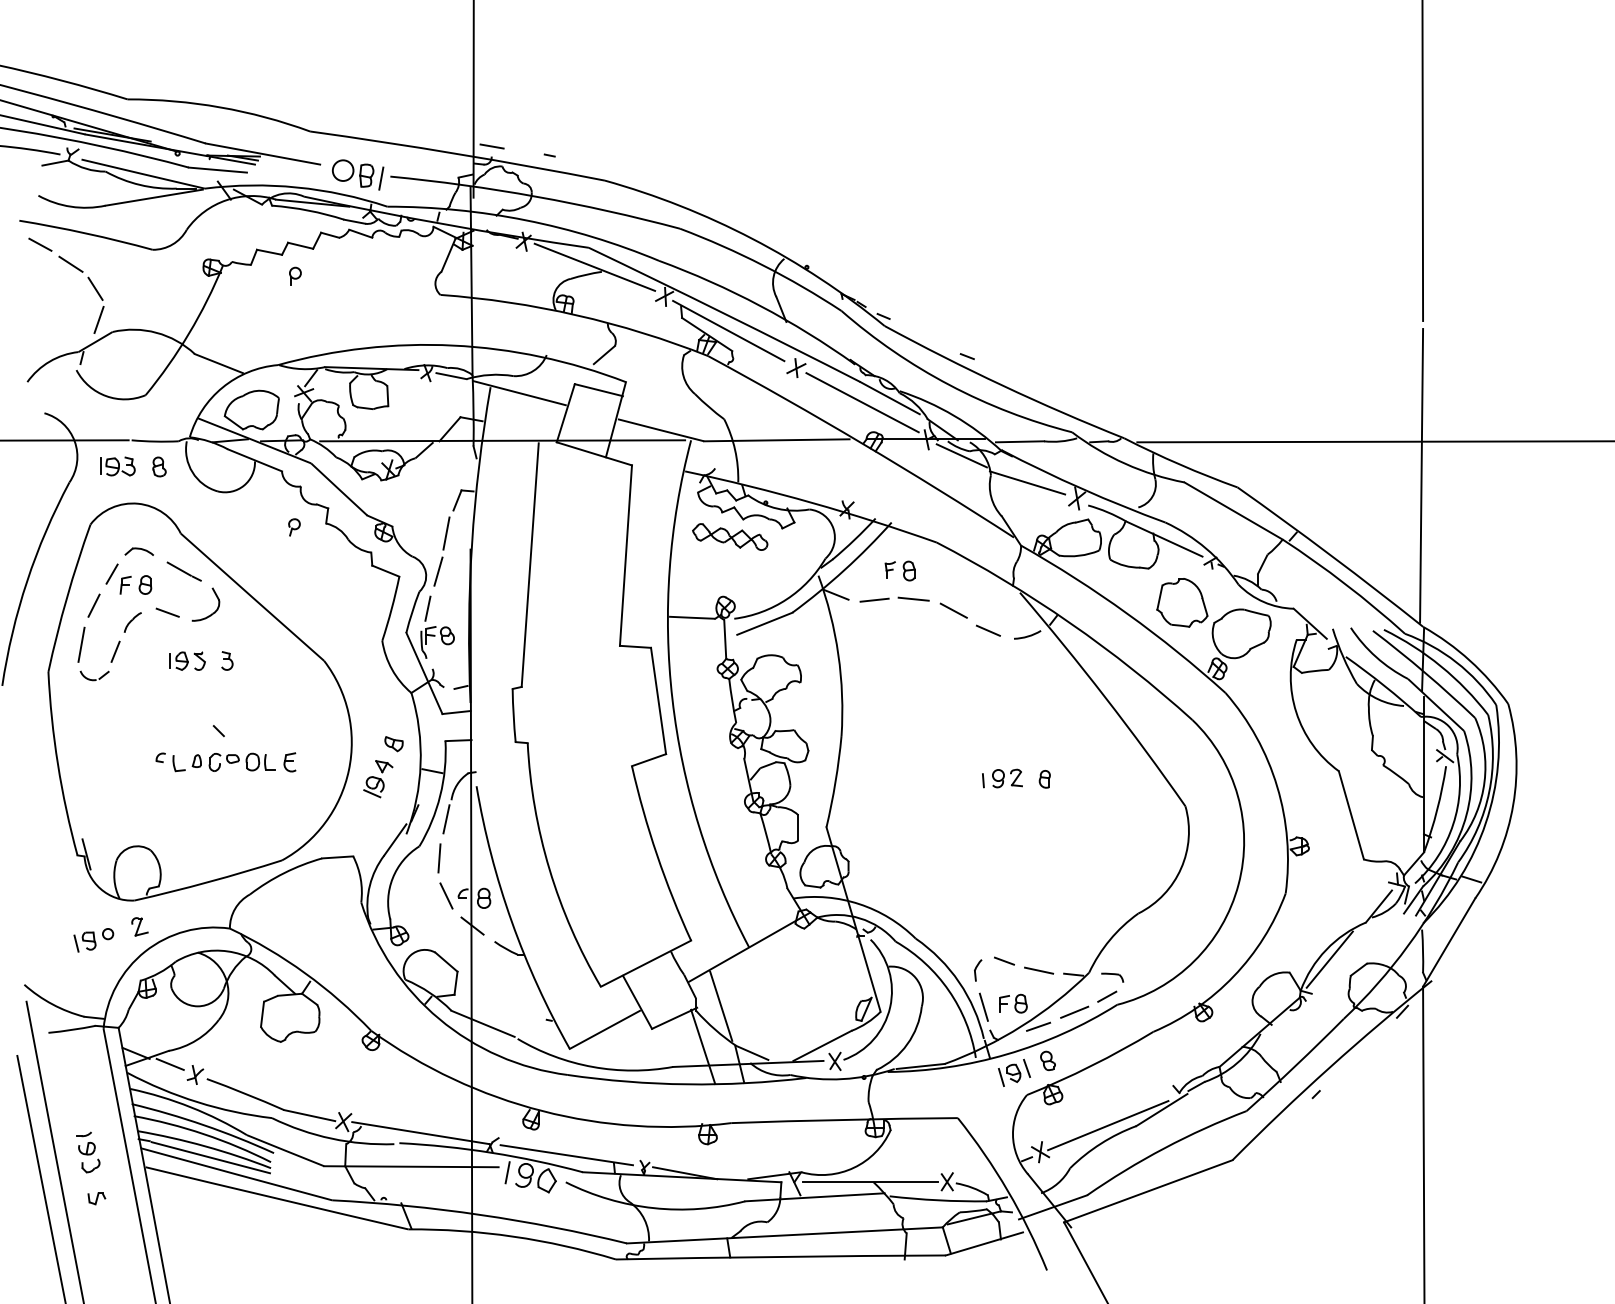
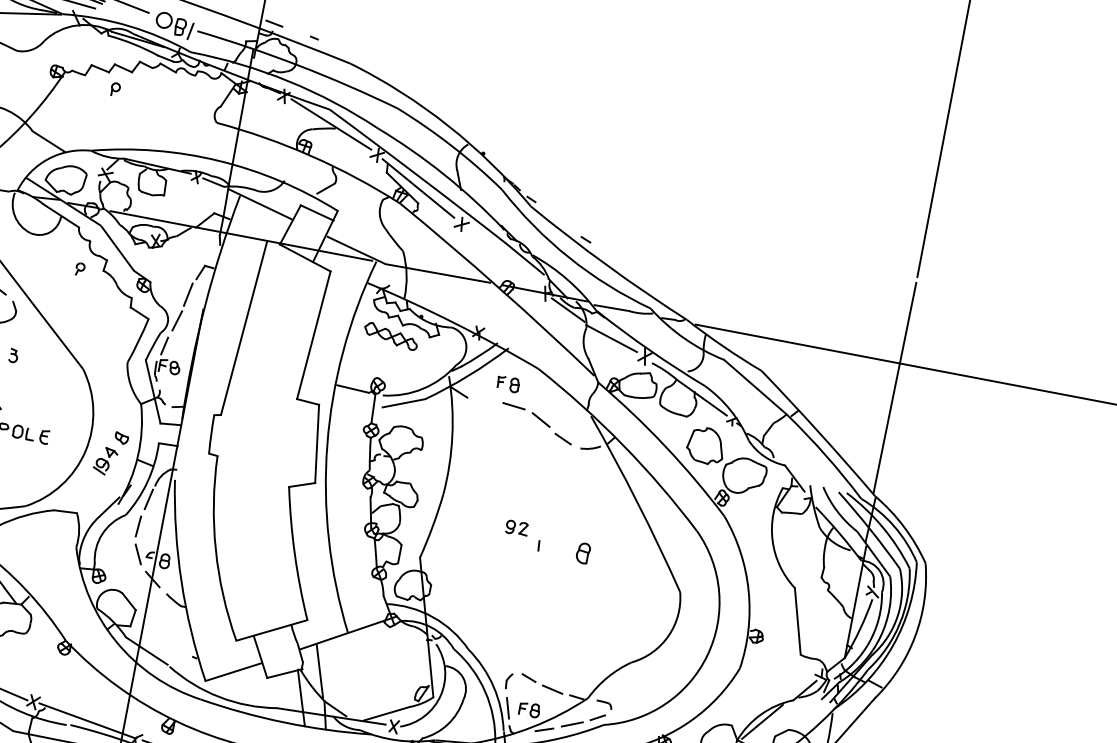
line: (862, 402) -> (504, 258), removed
line: (874, 599) -> (485, 401), removed
part: (1007, 778) -> (517, 528), moved
part: (1044, 779) -> (582, 553), size x1.6

